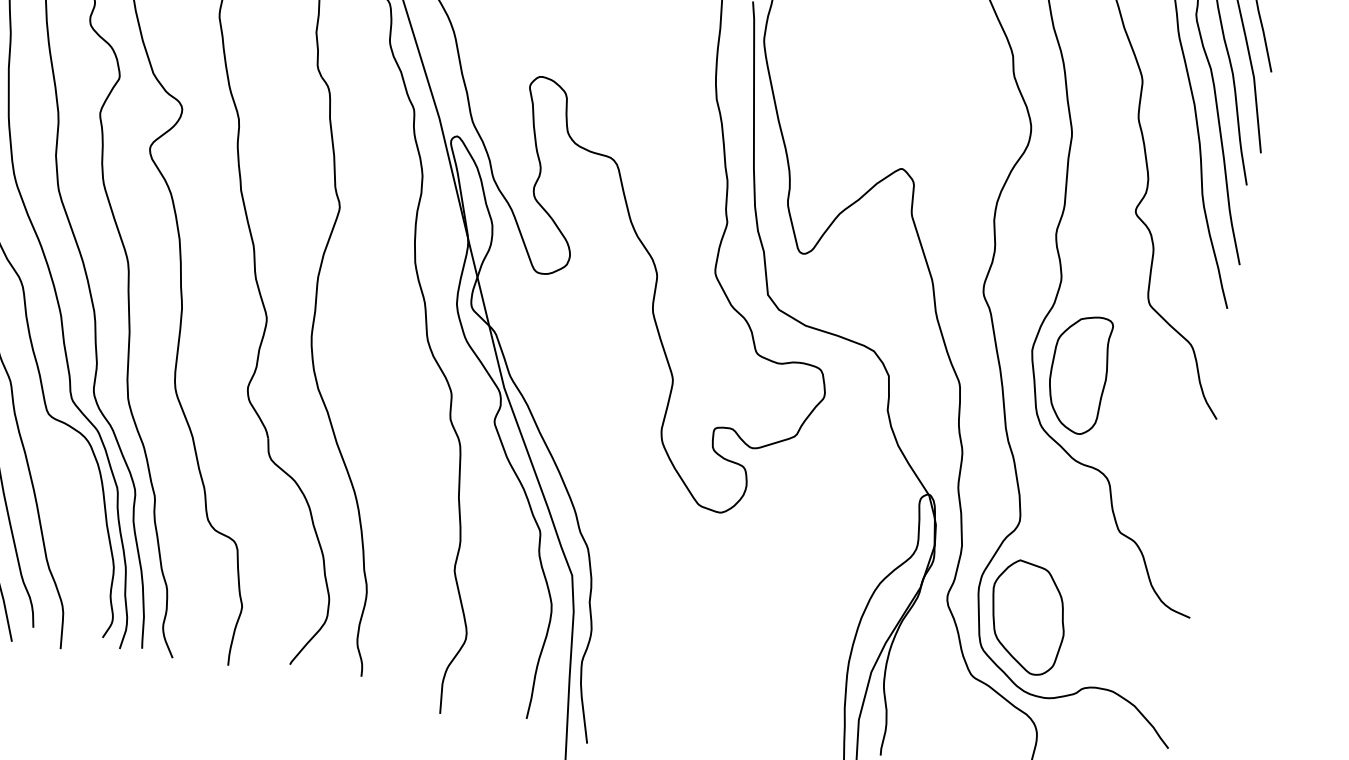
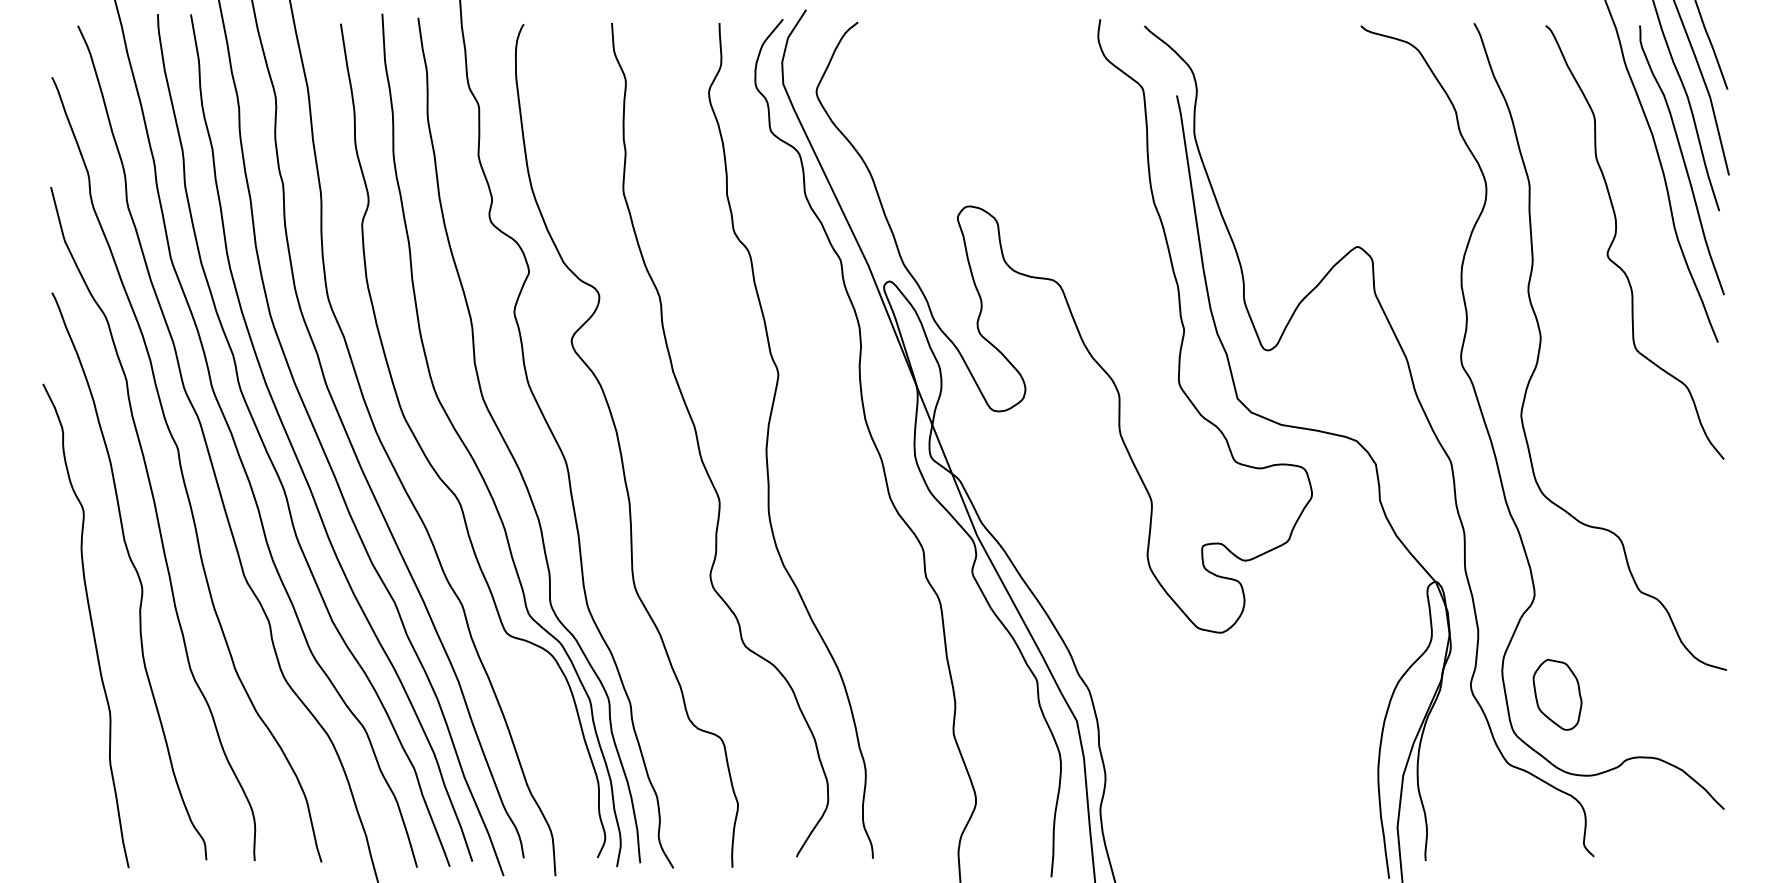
part: (1078, 374) -> (1573, 433), removed
part: (1027, 617) -> (1557, 694), size x0.6

